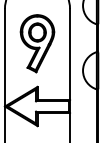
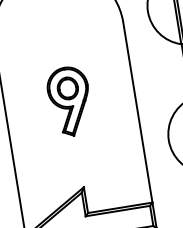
part: (37, 43) -> (69, 101), size x0.6

